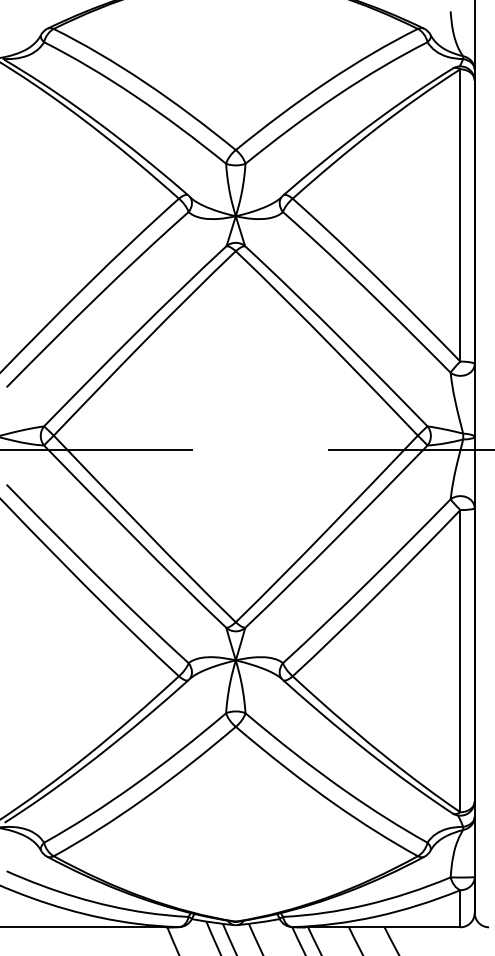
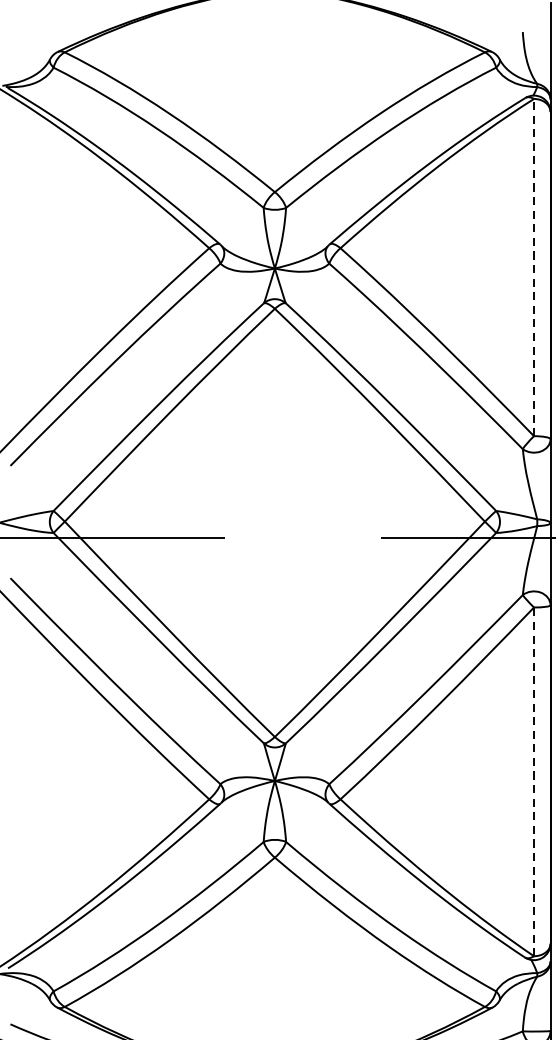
line: (460, 214) -> (534, 266), solid -> dashed
line: (460, 660) -> (534, 781), solid -> dashed

